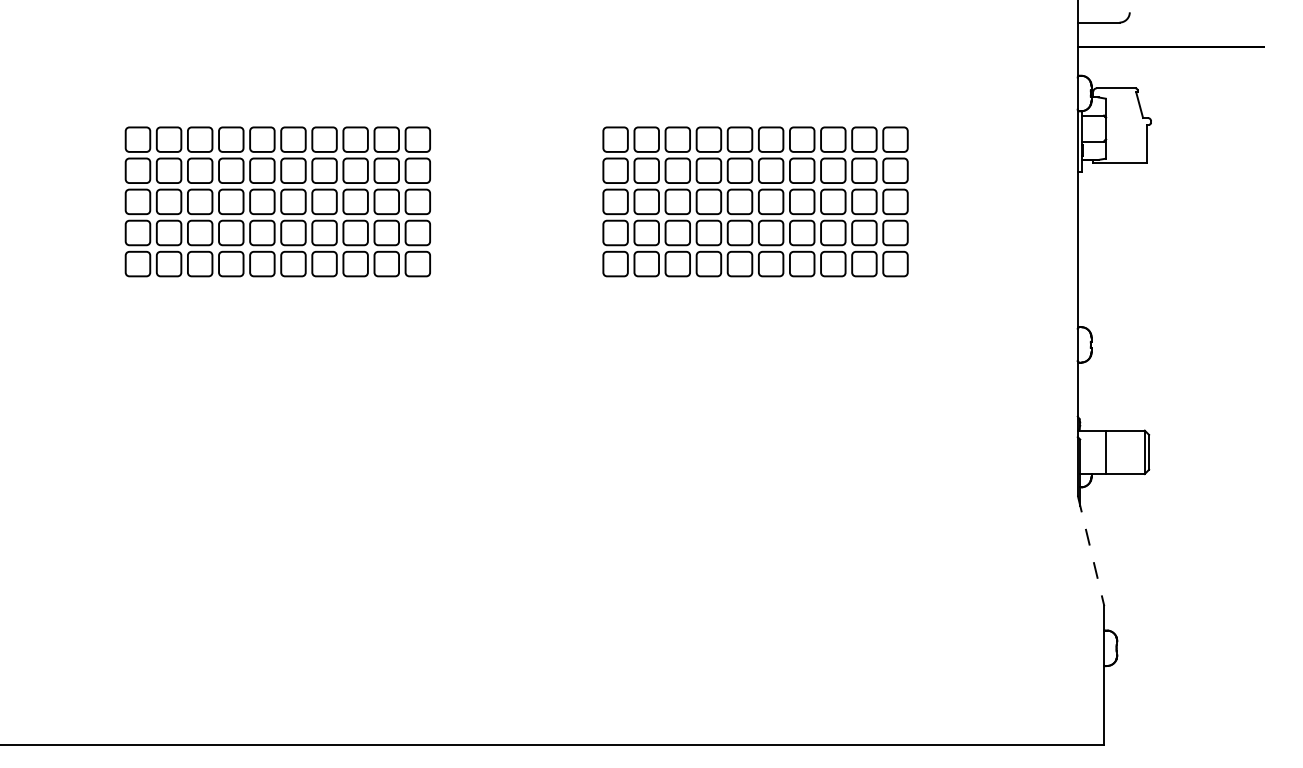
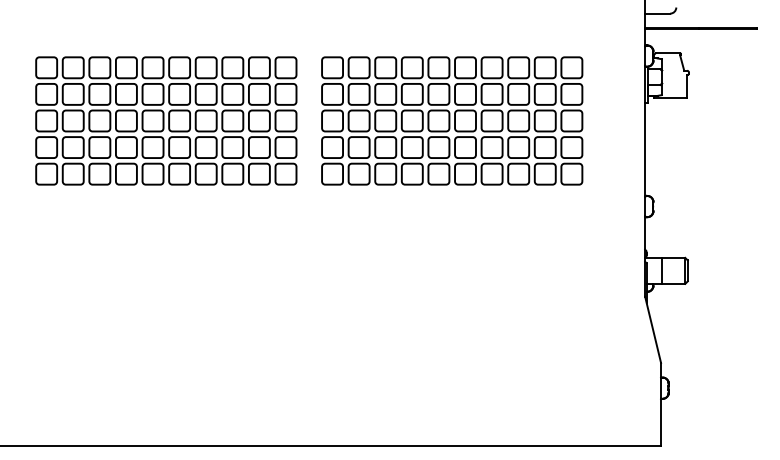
part: (278, 201) -> (166, 120), size x1.43
part: (755, 201) -> (452, 120), size x1.43
line: (1091, 551) -> (653, 330), dashed -> solid

